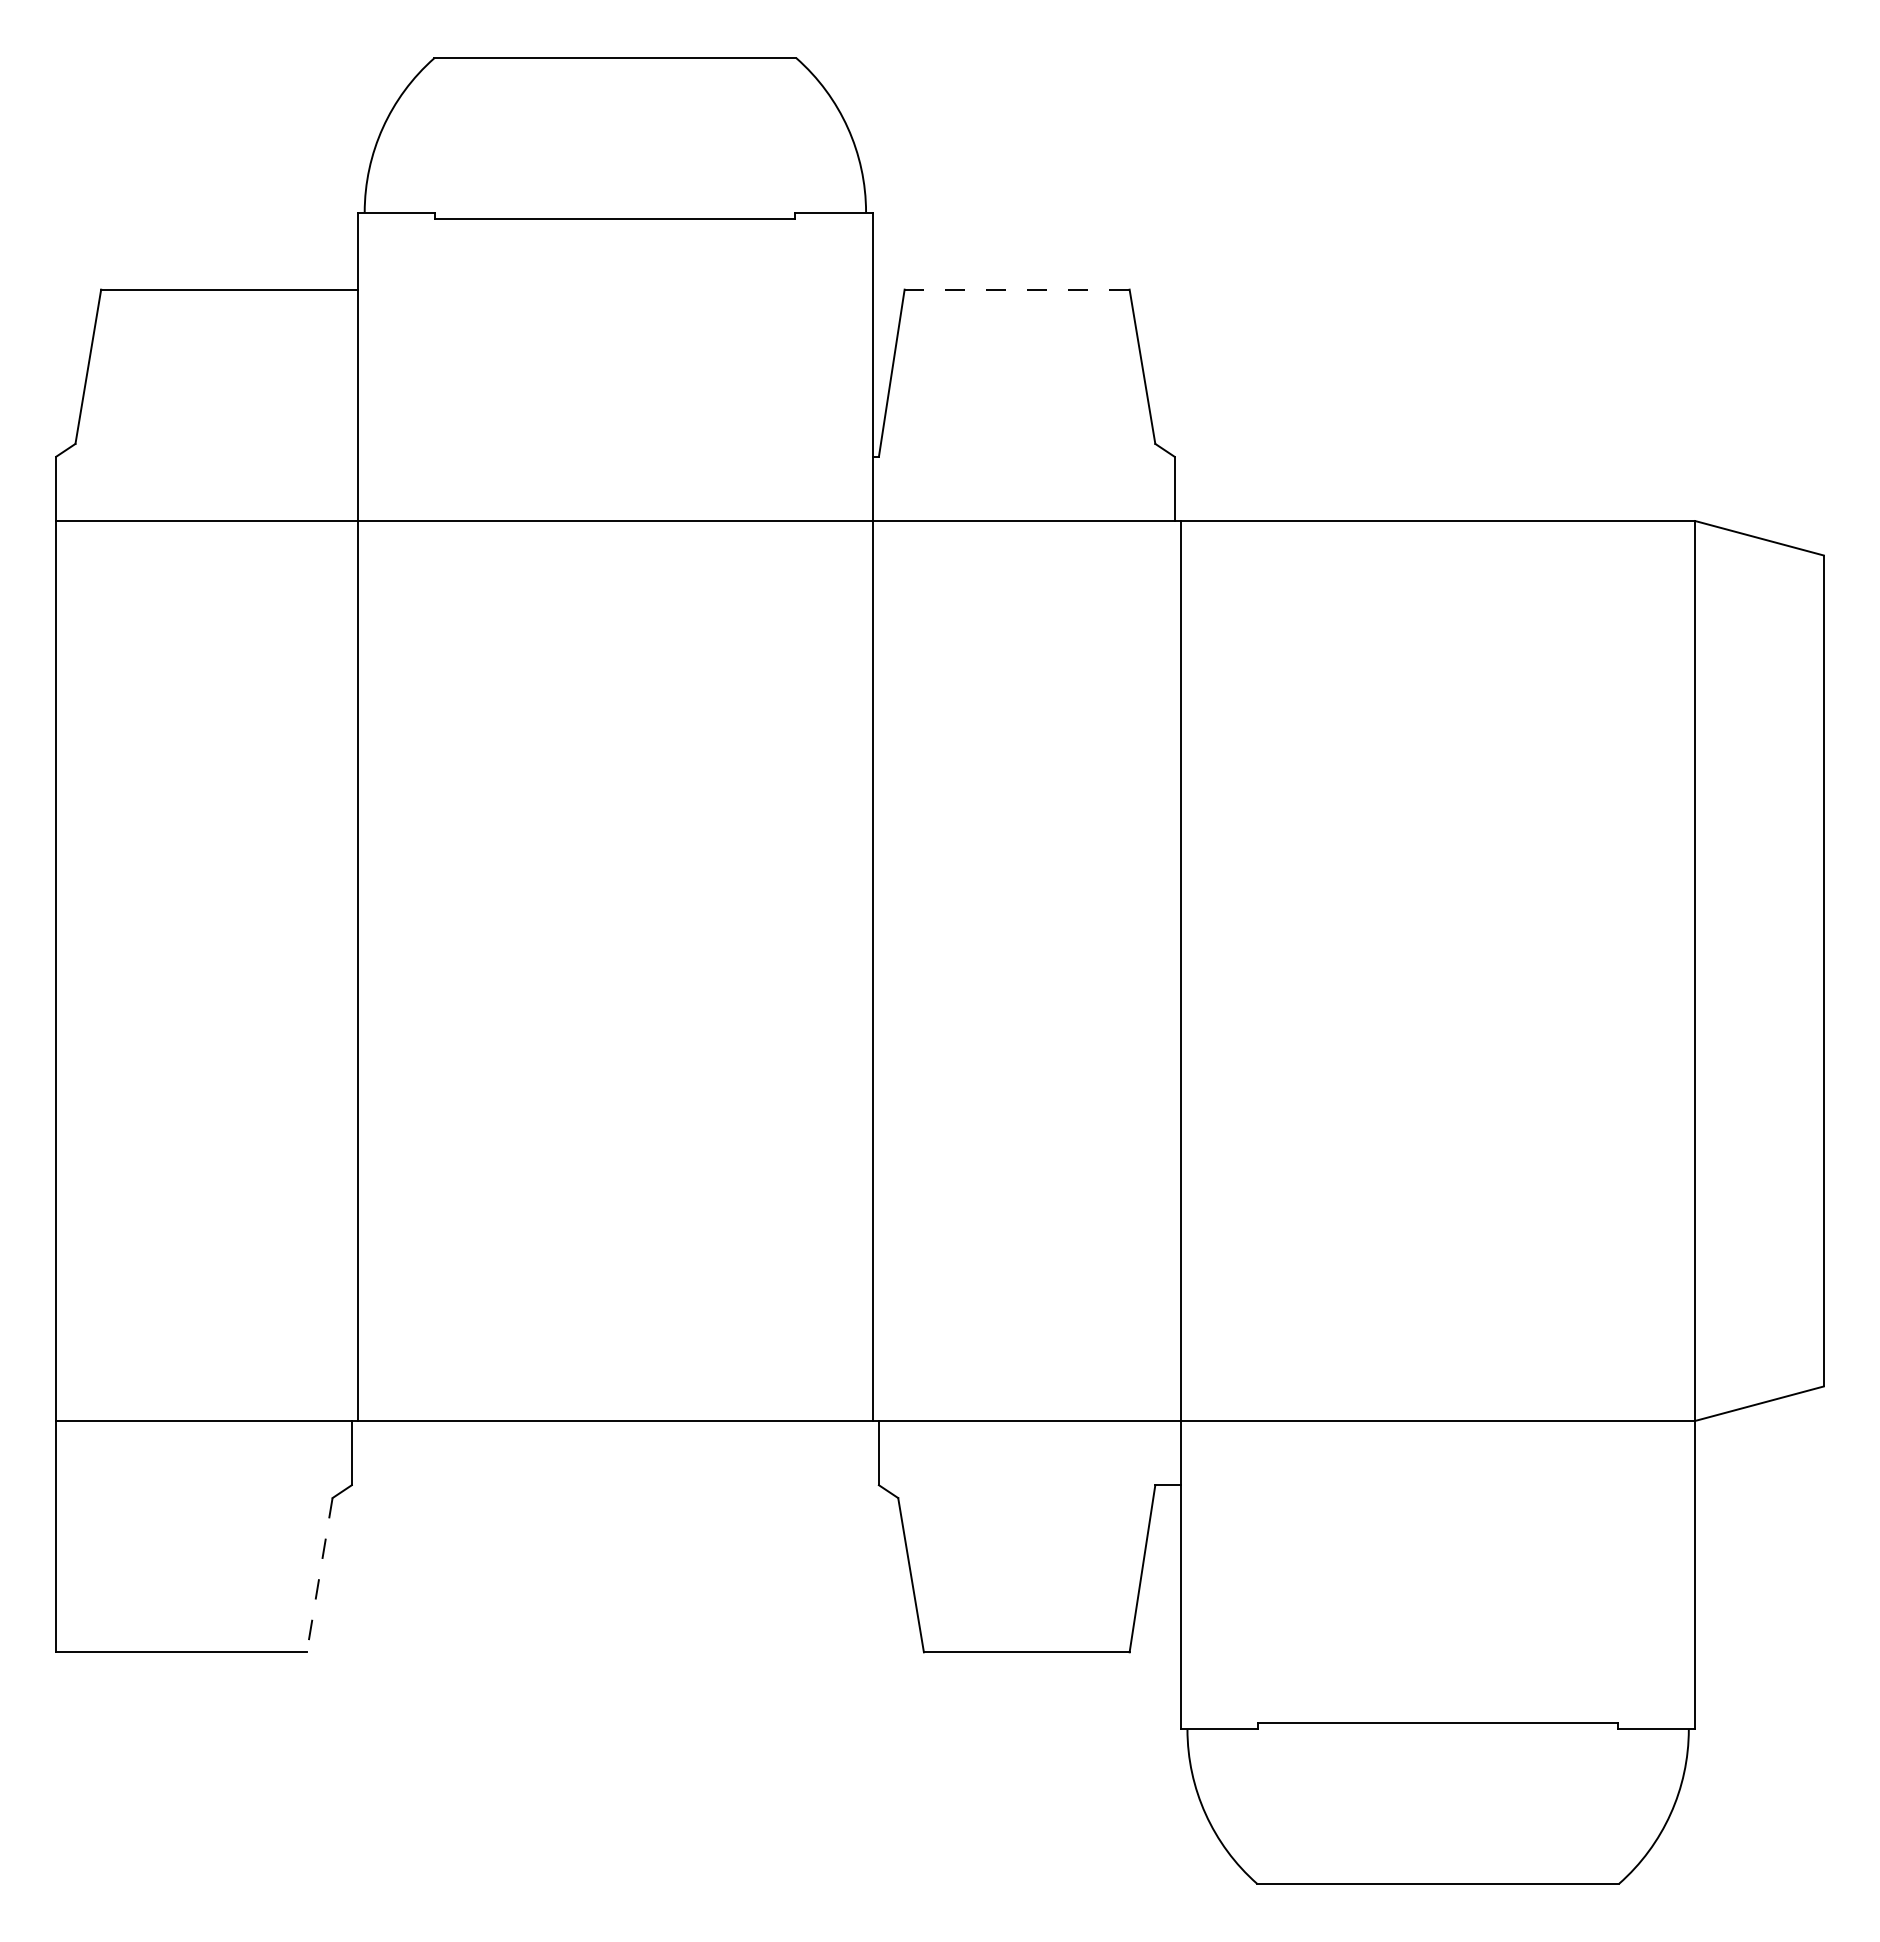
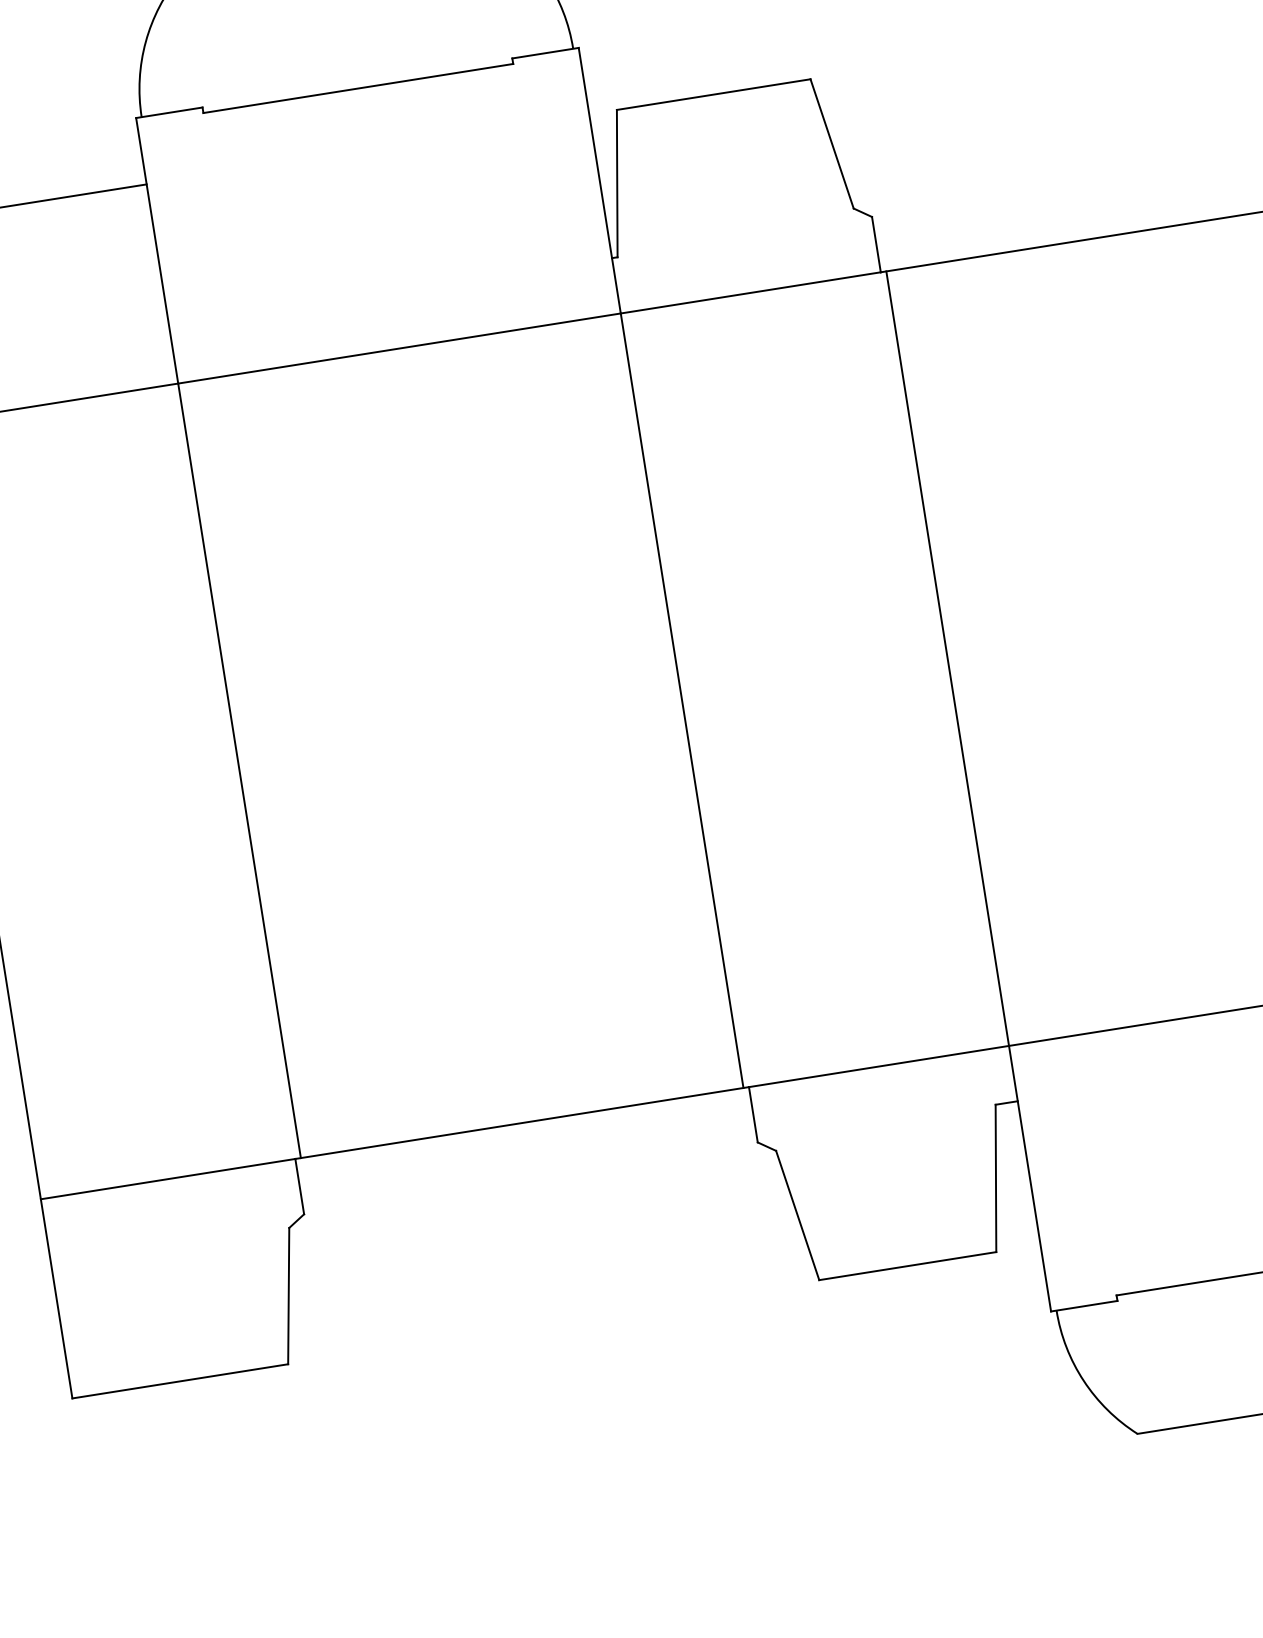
line: (1016, 289) -> (713, 94), dashed -> solid
line: (319, 1575) -> (288, 1296), dashed -> solid

